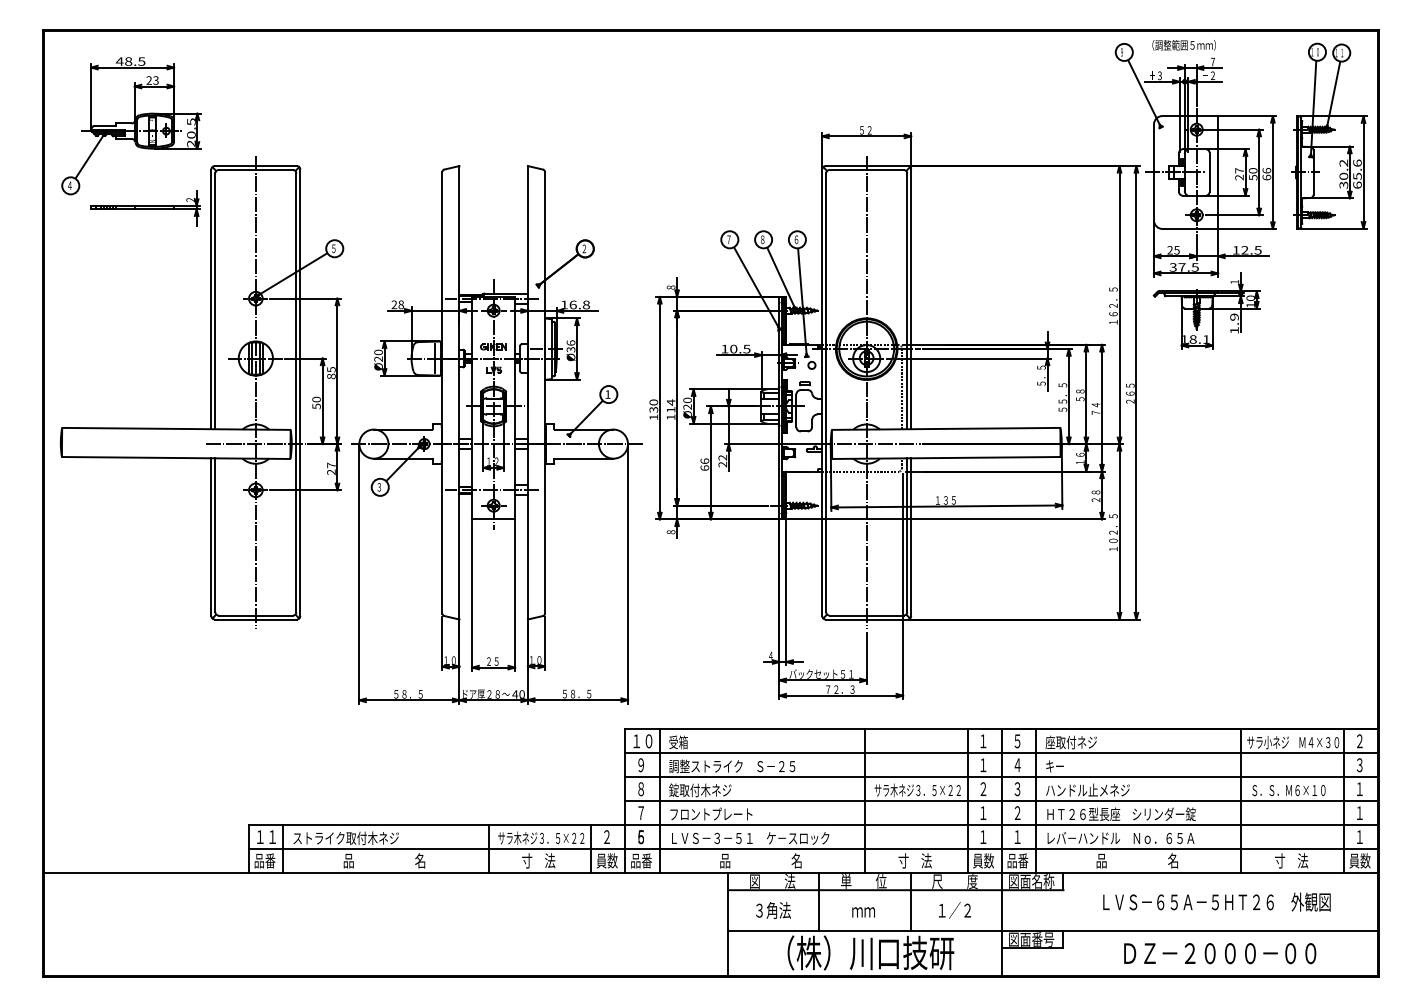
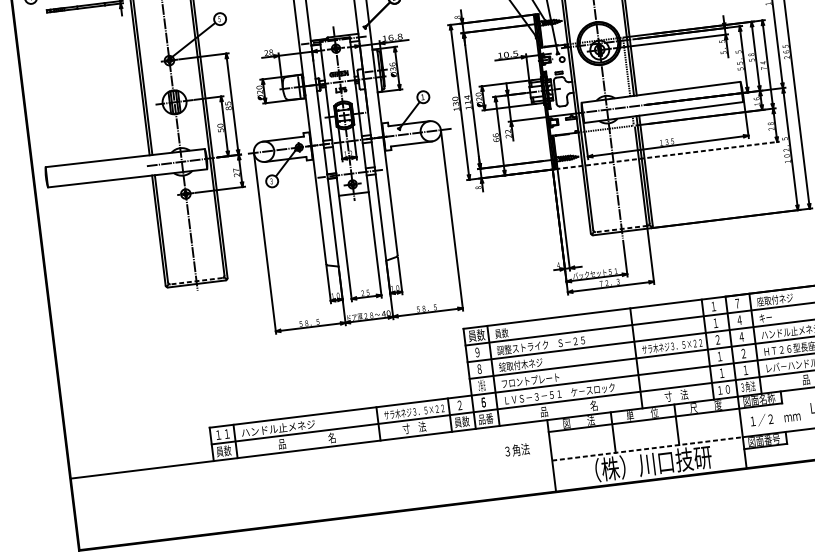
line: (944, 519) -> (667, 155), solid -> dashed
line: (255, 615) -> (196, 281), solid -> dashed
line: (866, 615) -> (621, 228), solid -> dashed
text: (642, 740) -> (476, 335), １０ -> 員数
text: (1017, 741) -> (737, 303), ５ -> ７
text: (678, 742) -> (501, 333), 受箱 -> 員数
text: (1017, 789) -> (741, 337), ３ -> ４
text: (641, 812) -> (481, 385), ７ -> ３角法
text: (345, 838) -> (278, 428), ストライク取付木ネジ -> ハンドル止メネジ
text: (264, 860) -> (223, 450), 品番 -> 員数
text: (983, 860) -> (723, 389), 員数 -> １０
text: (1017, 860) -> (747, 386), 品番 -> ３角法
text: (773, 910) -> (517, 450), moved
text: (954, 910) -> (761, 420), moved
text: (863, 912) -> (792, 417), moved
line: (864, 931) -> (647, 449), solid -> dashed

